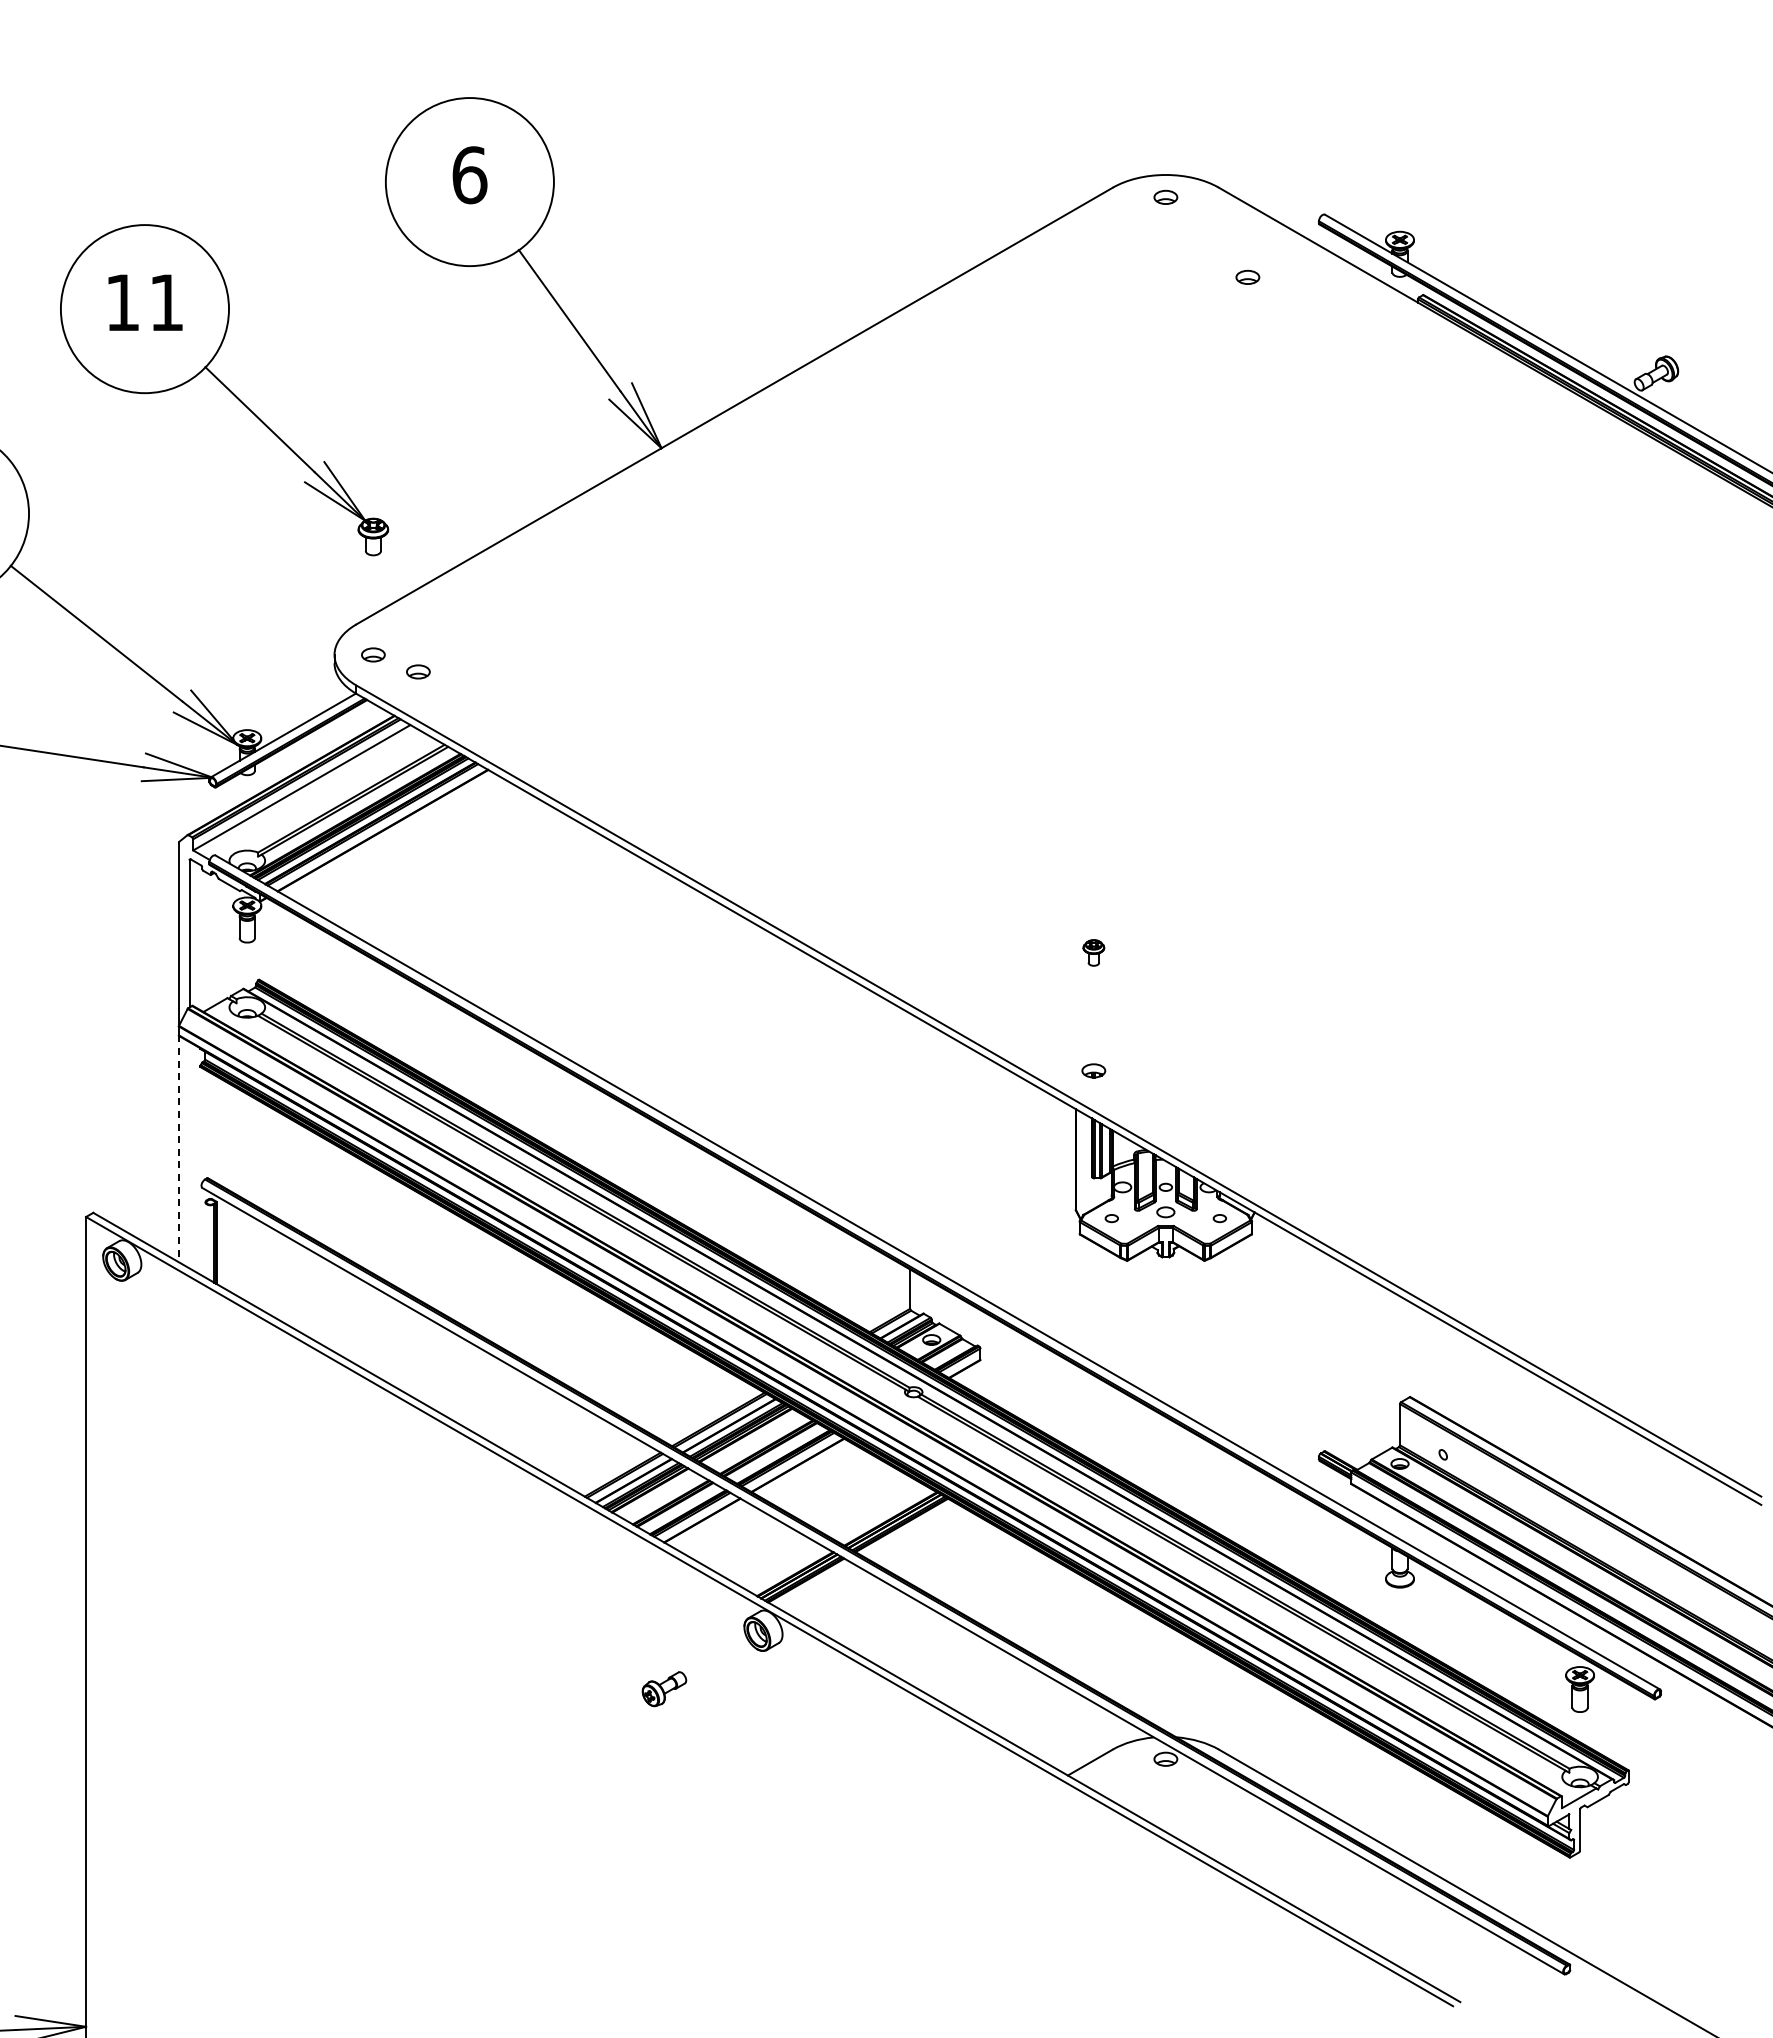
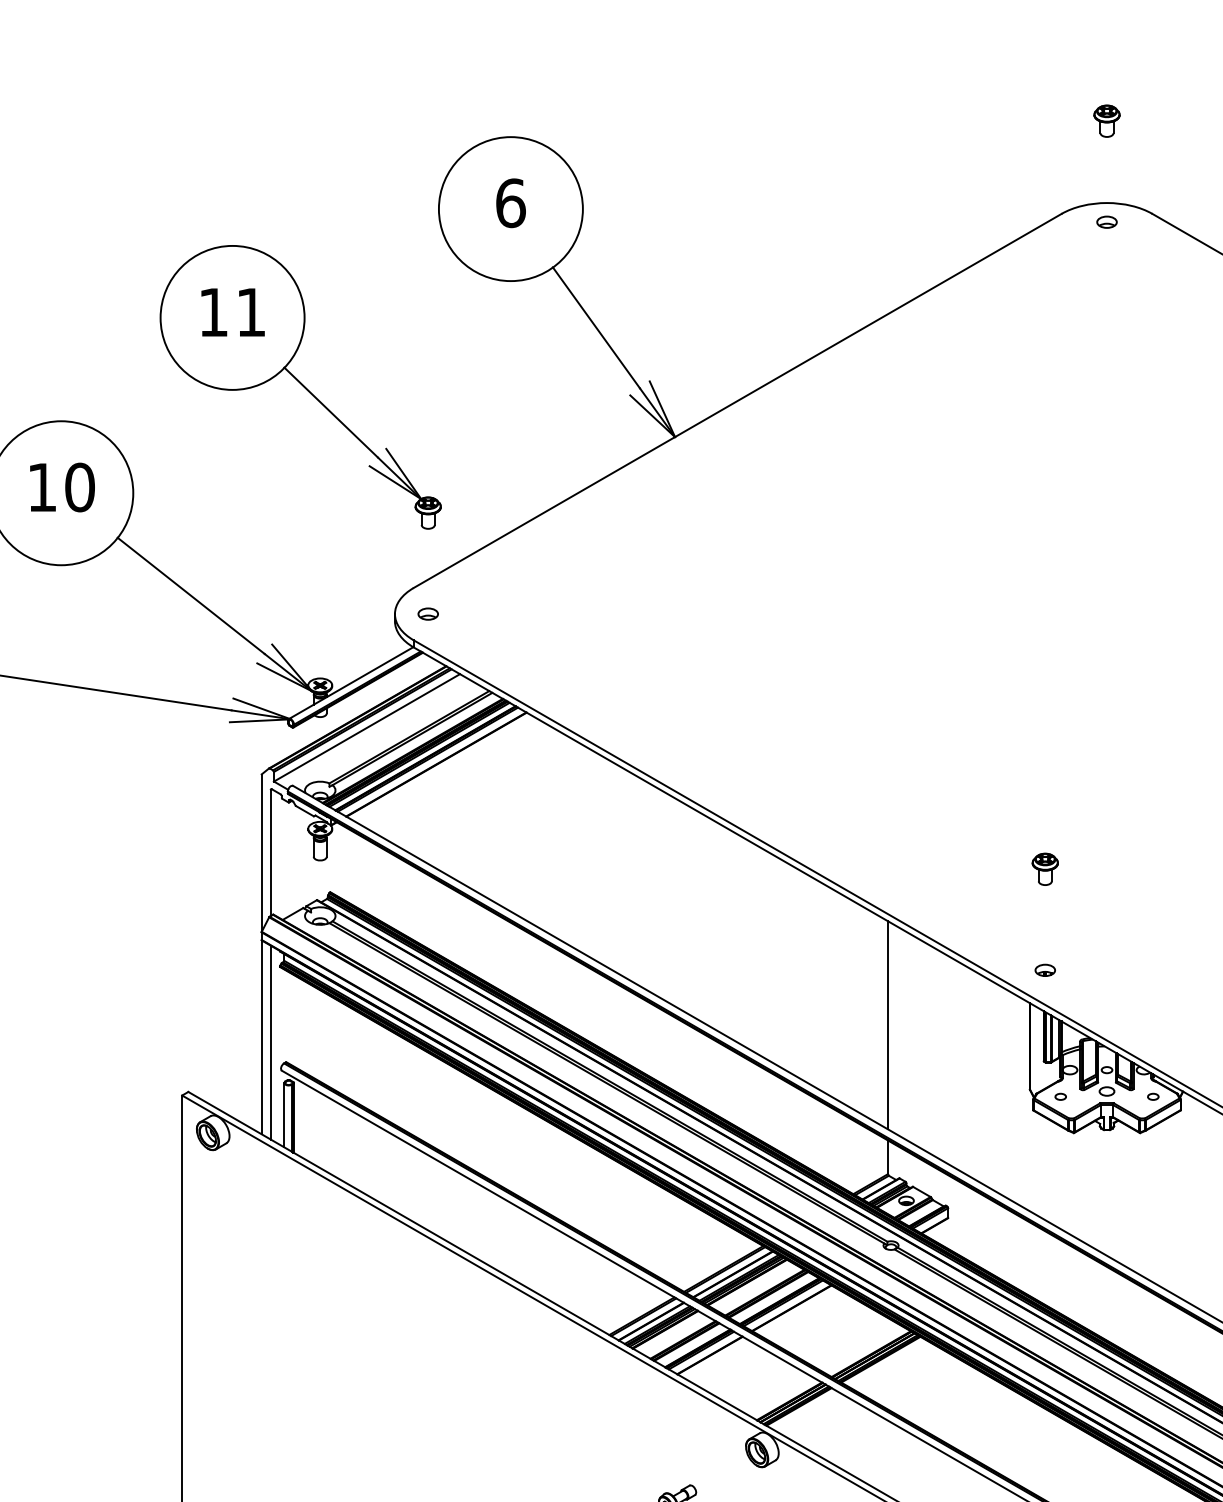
part: (1165, 79) -> (1106, 121), added
part: (1247, 276) -> (1176, 289), removed
part: (418, 671) -> (466, 628), removed
part: (1093, 952) -> (1045, 868), size x1.43
line: (910, 1134) -> (888, 1024), added
line: (178, 1149) -> (261, 1037), dashed -> solid
line: (189, 1155) -> (270, 1042), added
line: (205, 1239) -> (284, 1114), added

